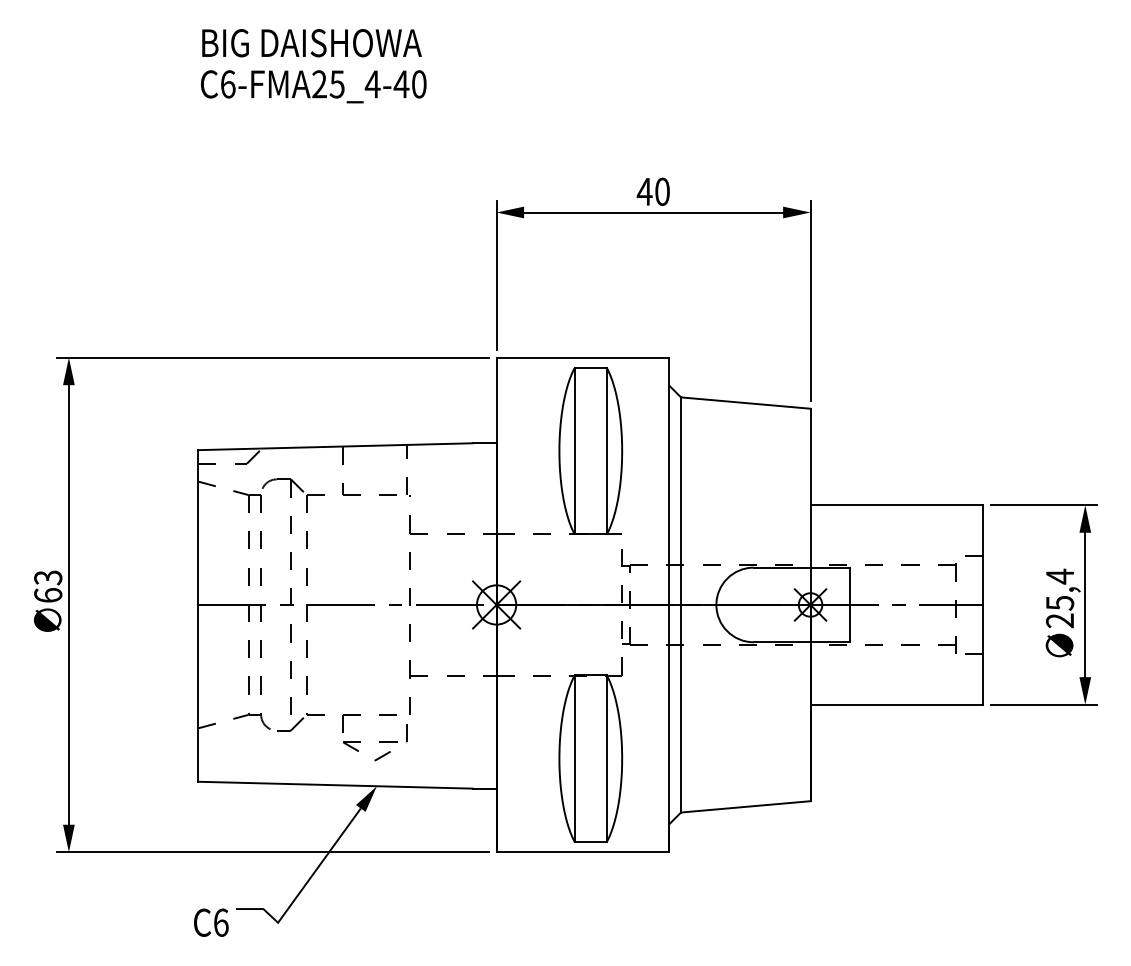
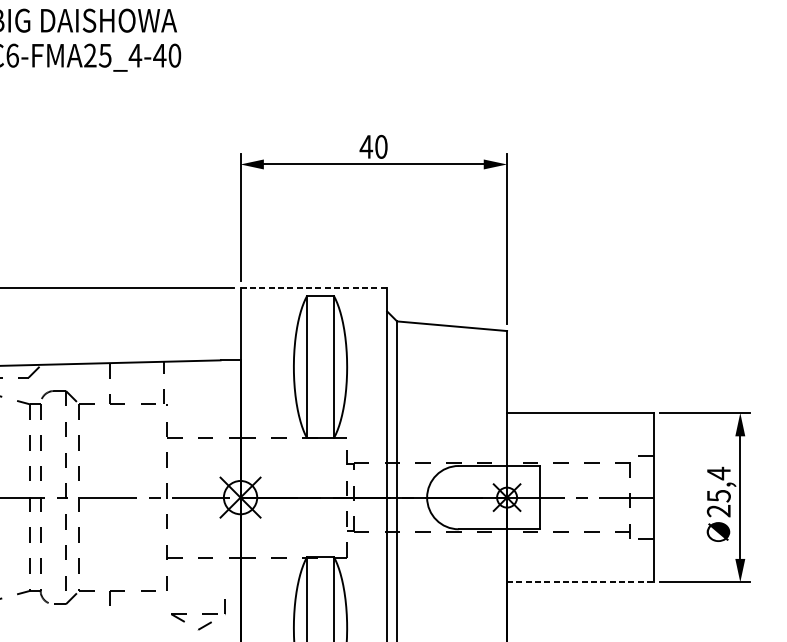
line: (583, 357) -> (314, 287), solid -> dashed
line: (897, 704) -> (580, 582), solid -> dashed
part: (375, 742) -> (198, 614), moved

